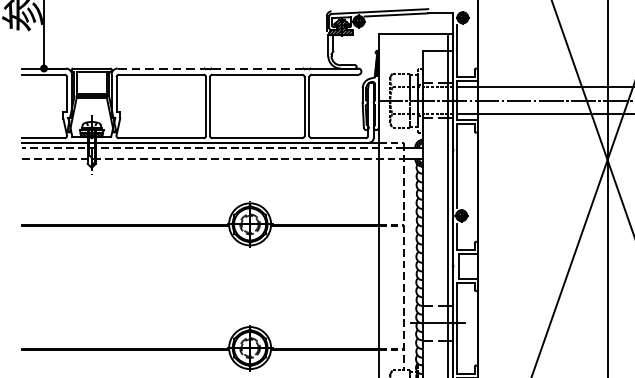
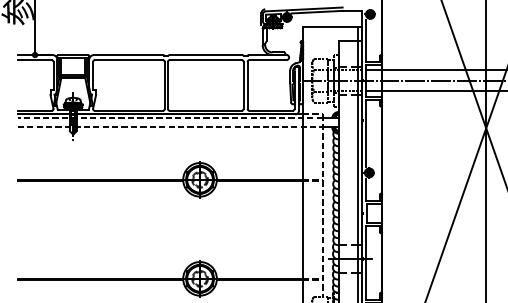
line: (160, 69) -> (128, 55), dashed -> solid
line: (258, 69) -> (206, 55), dashed -> solid

